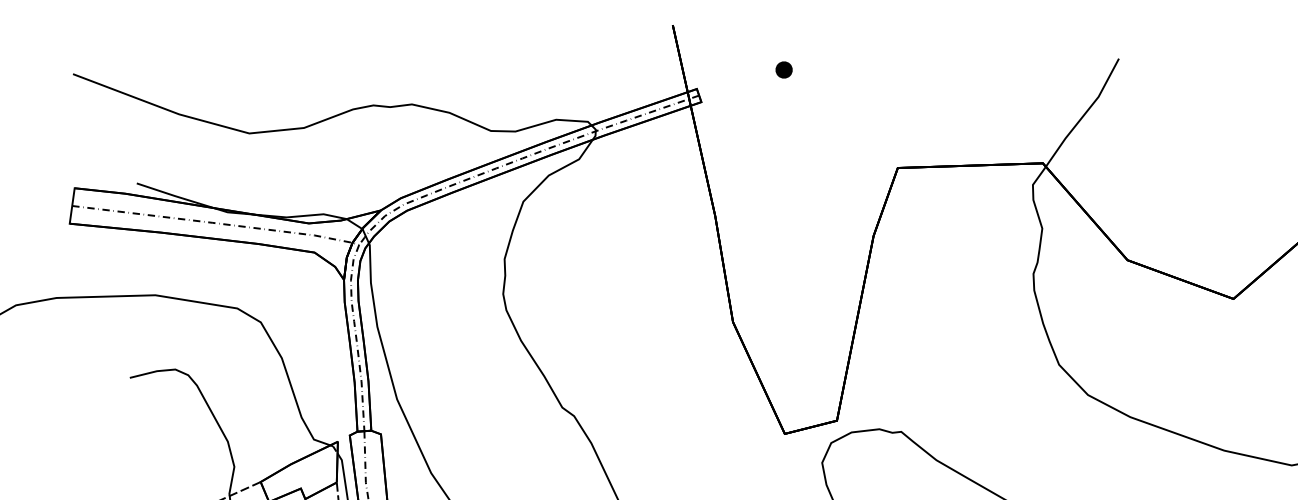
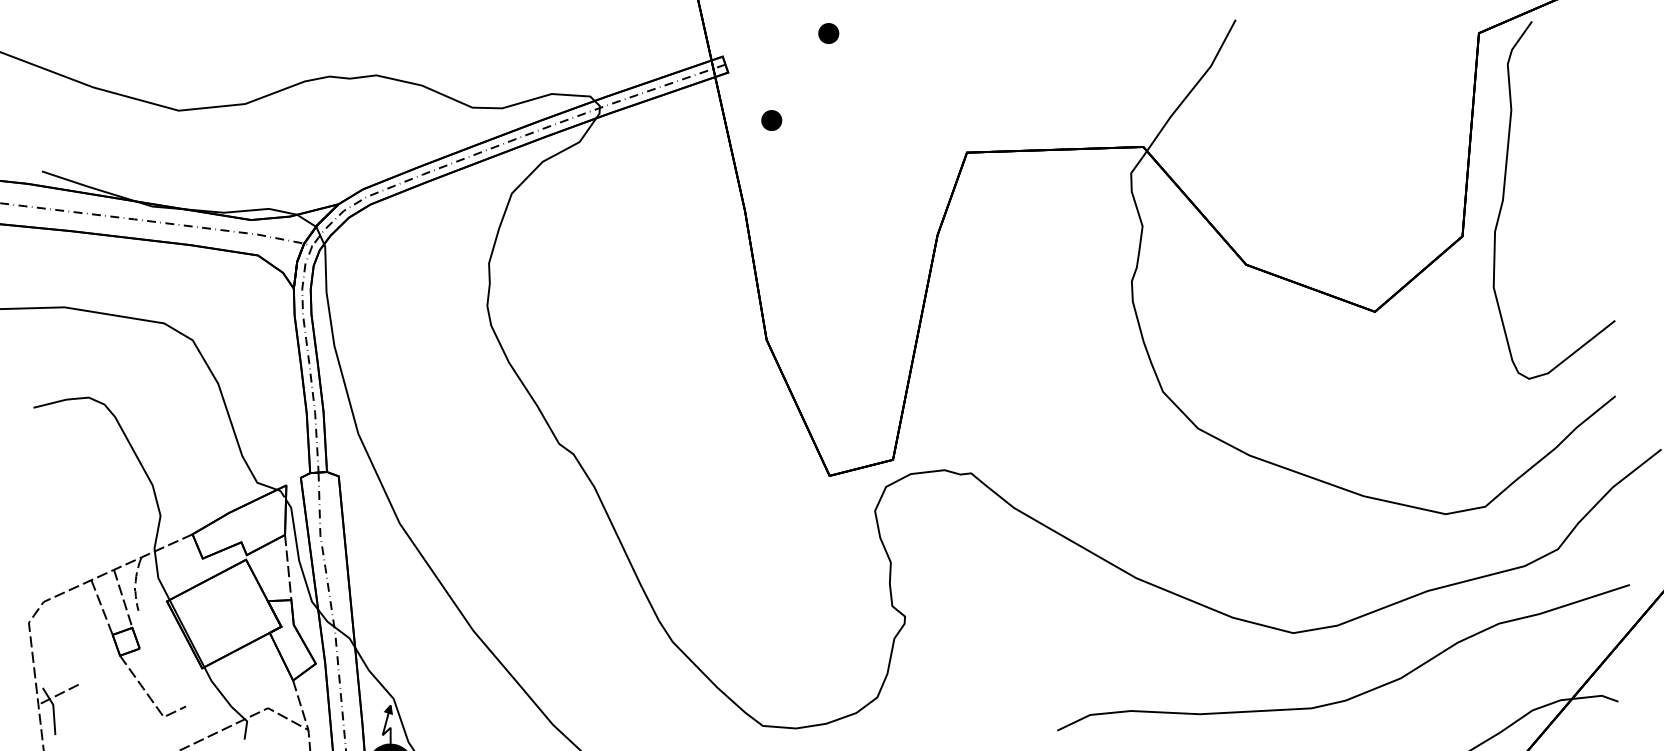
part: (737, 141) -> (771, 120), added

